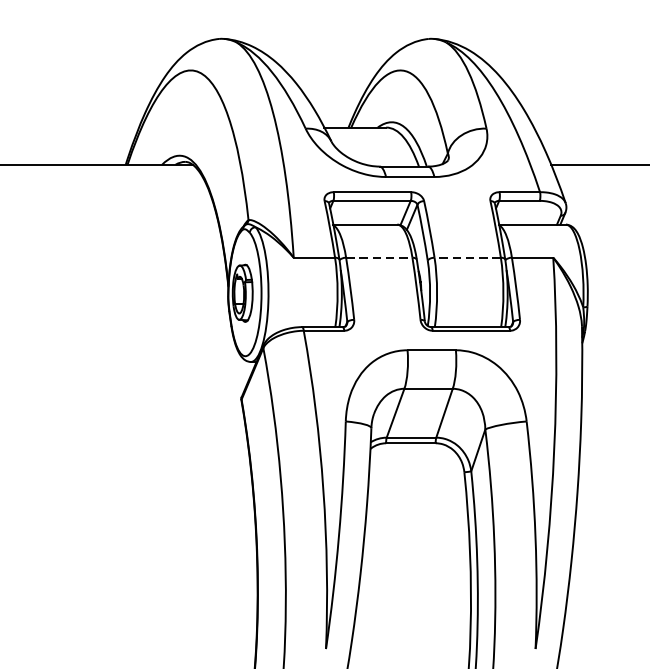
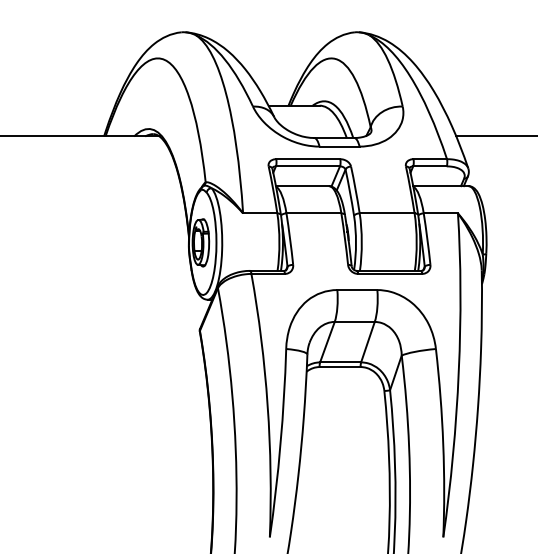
line: (379, 257) -> (314, 213), dashed -> solid
line: (466, 257) -> (386, 213), dashed -> solid

